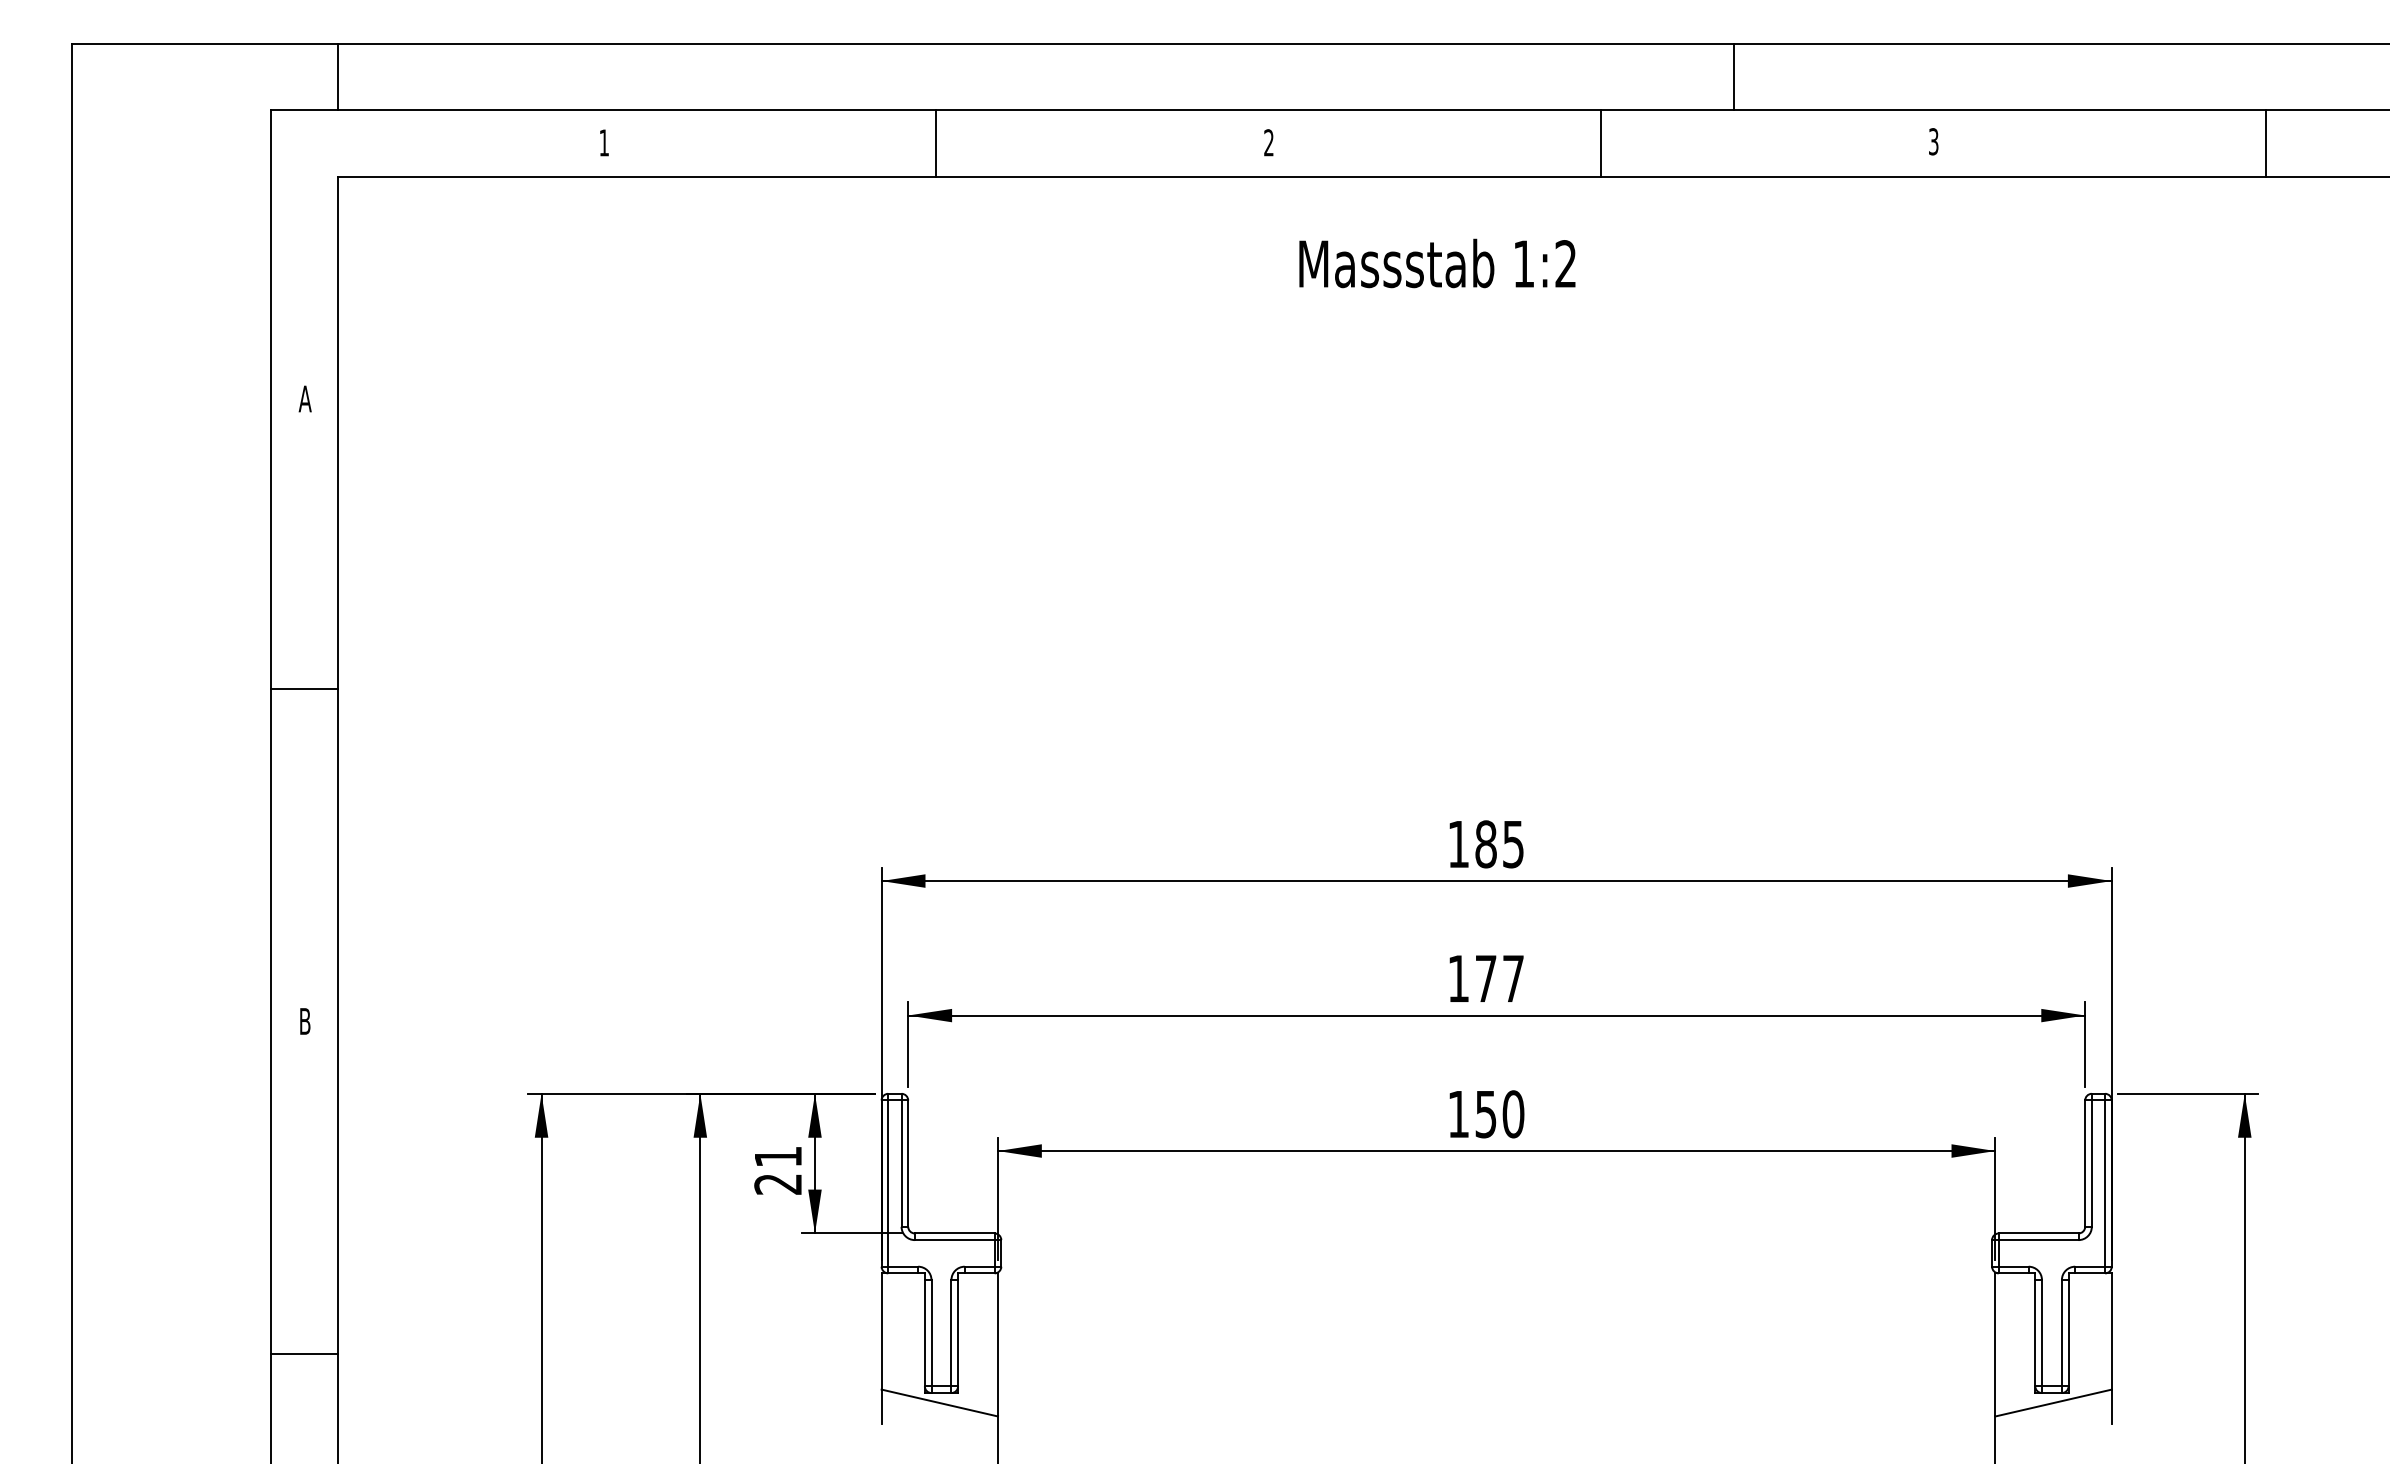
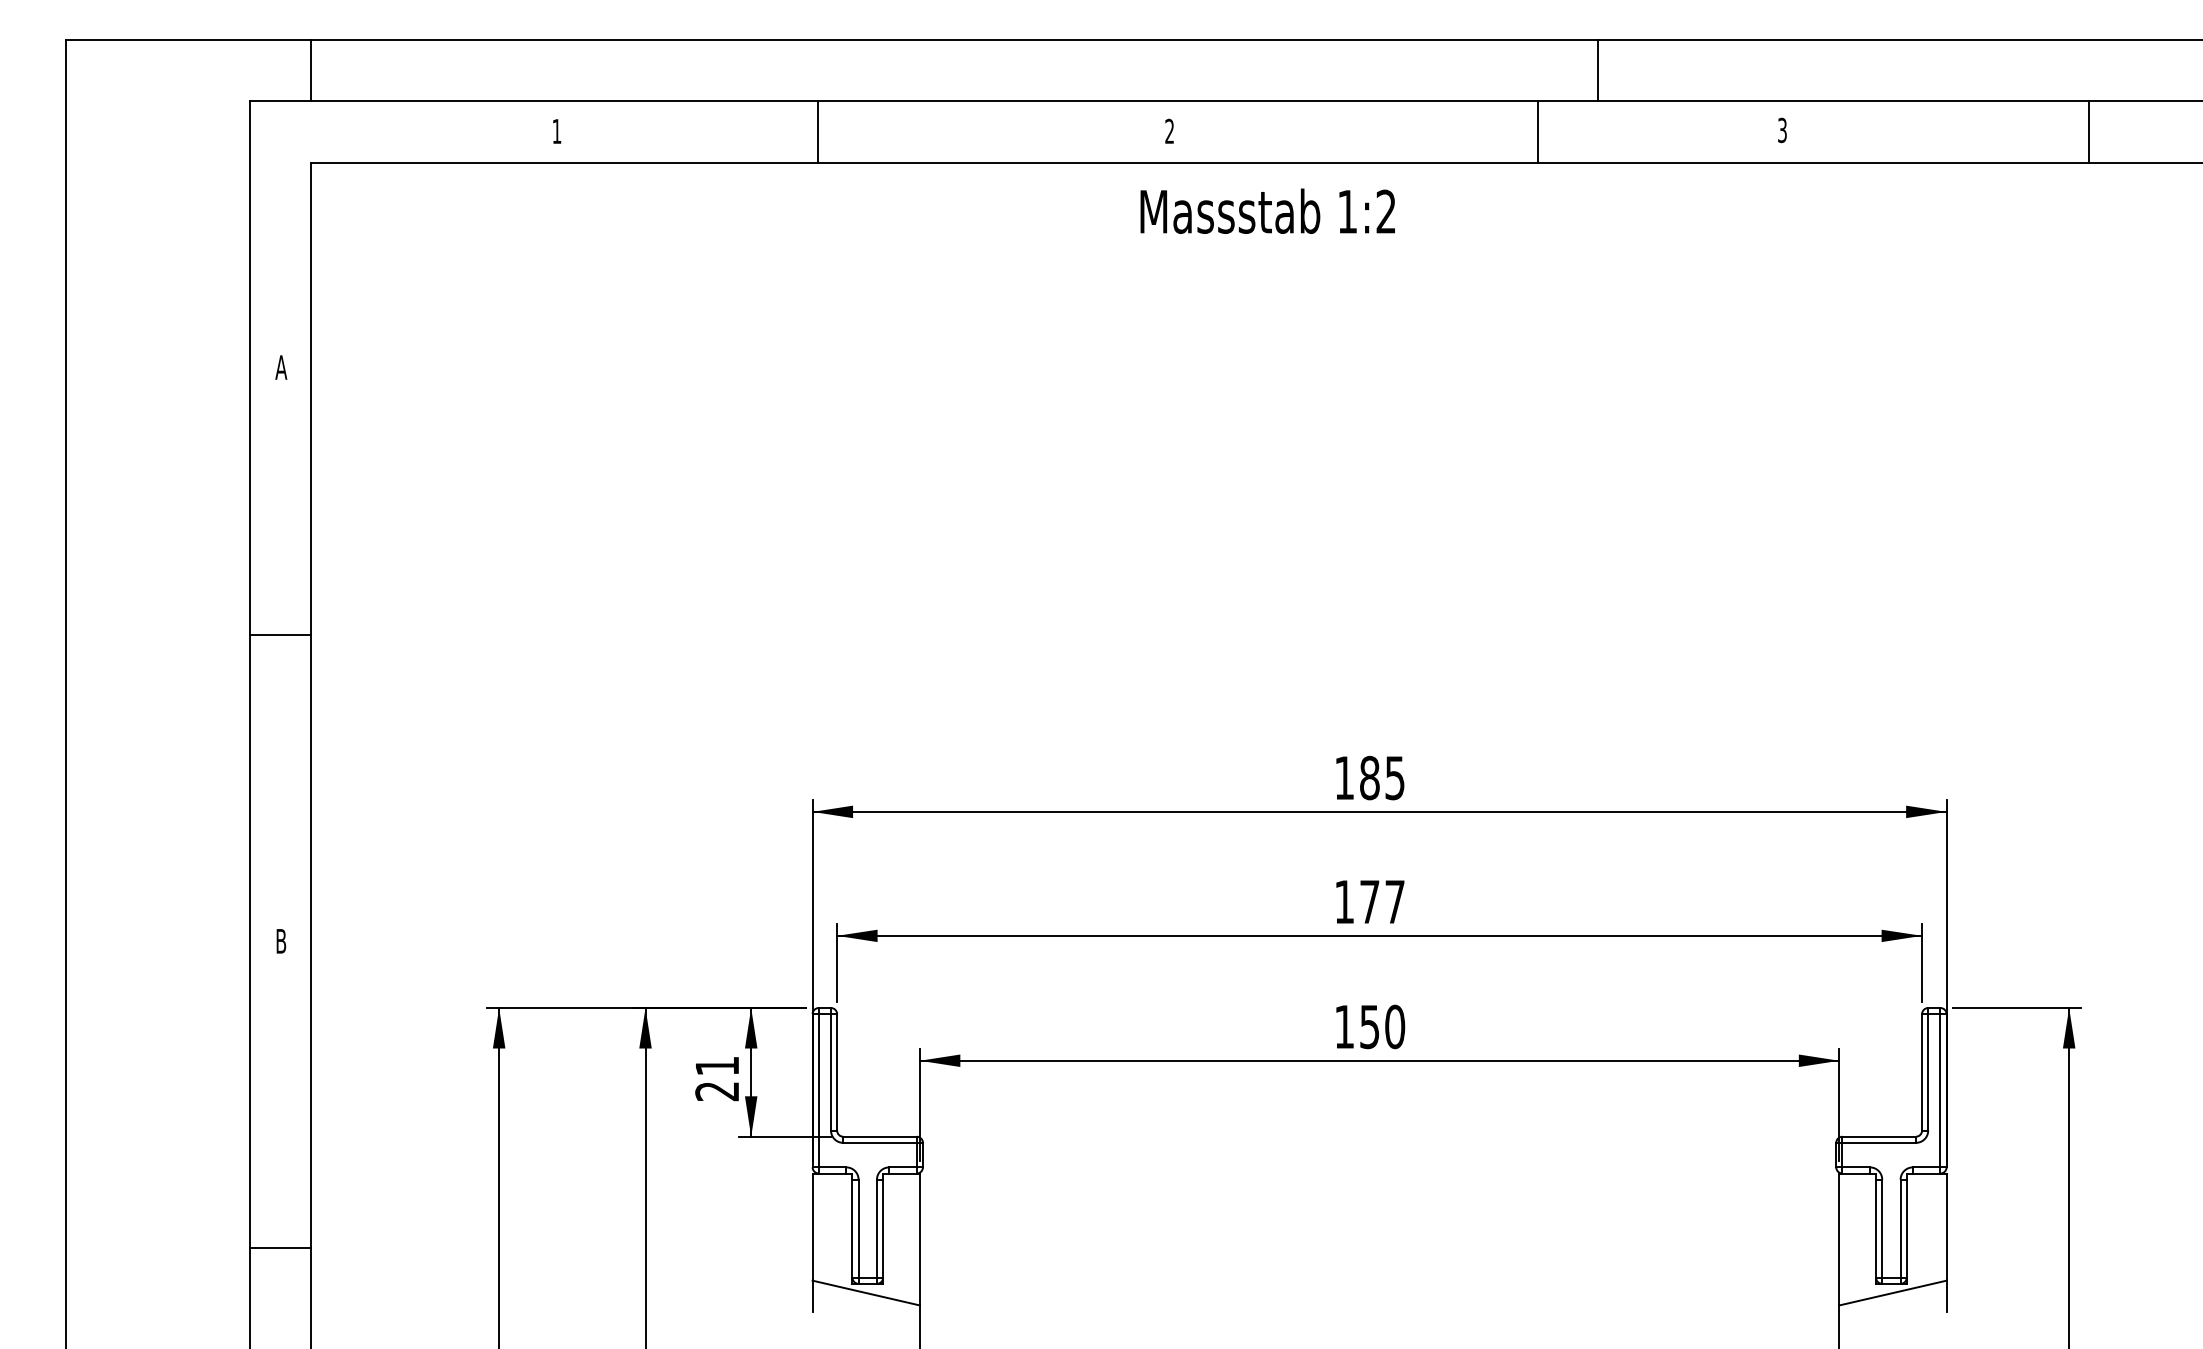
line: (936, 143) -> (818, 132), moved
line: (1601, 143) -> (1537, 132), moved
text: (1437, 263) -> (1267, 211), moved

